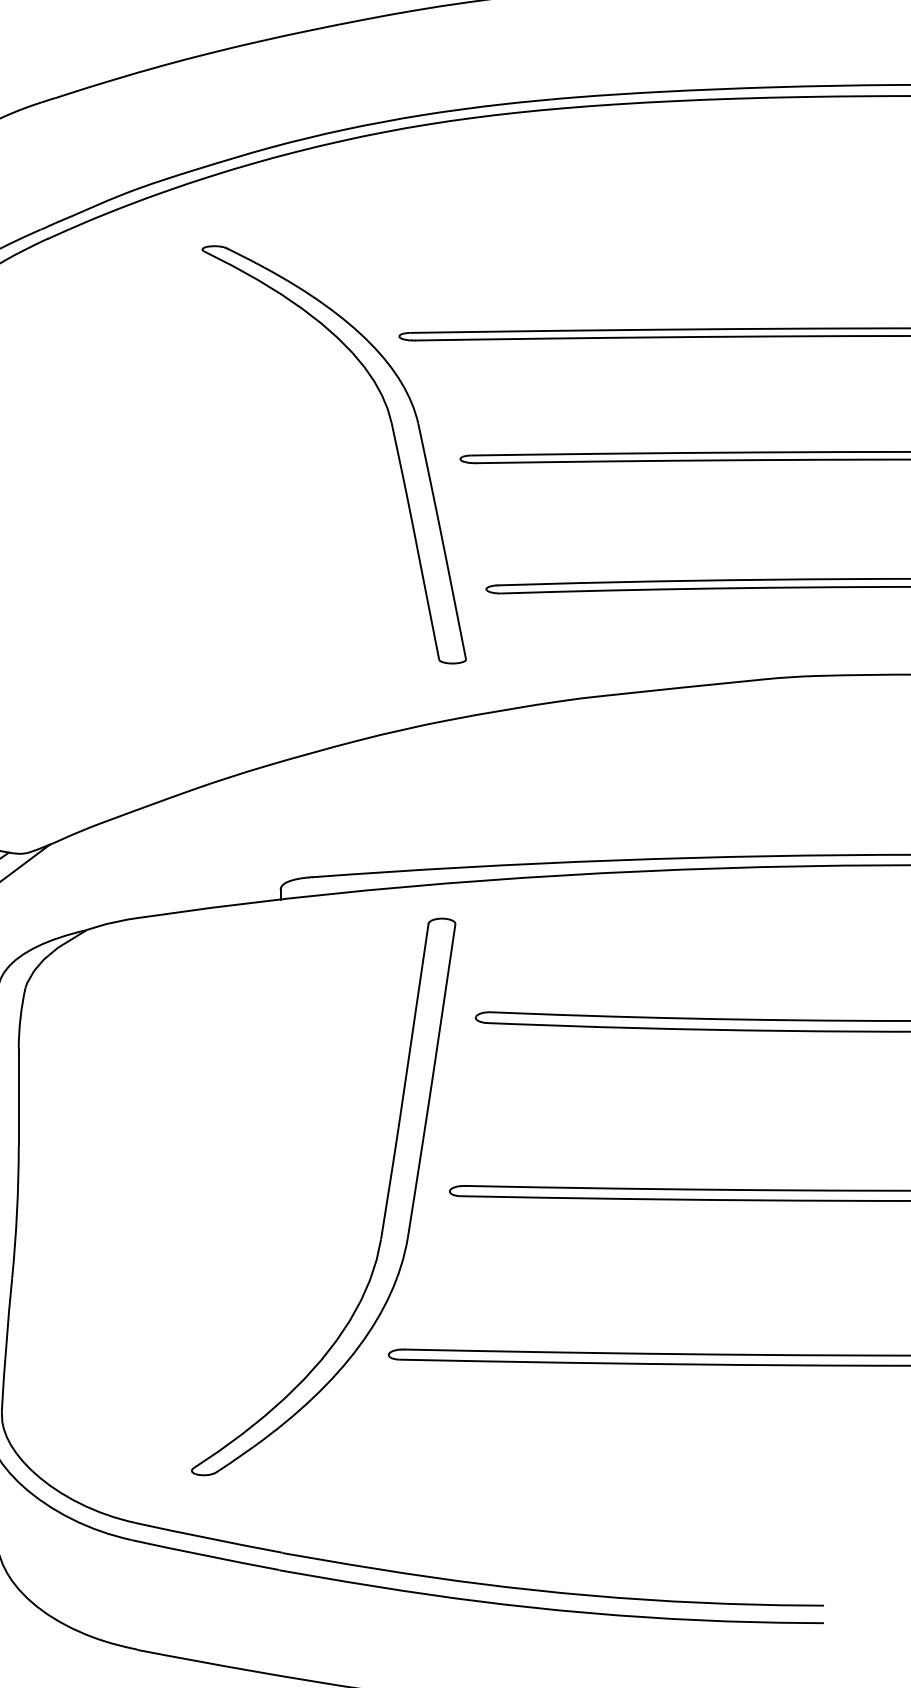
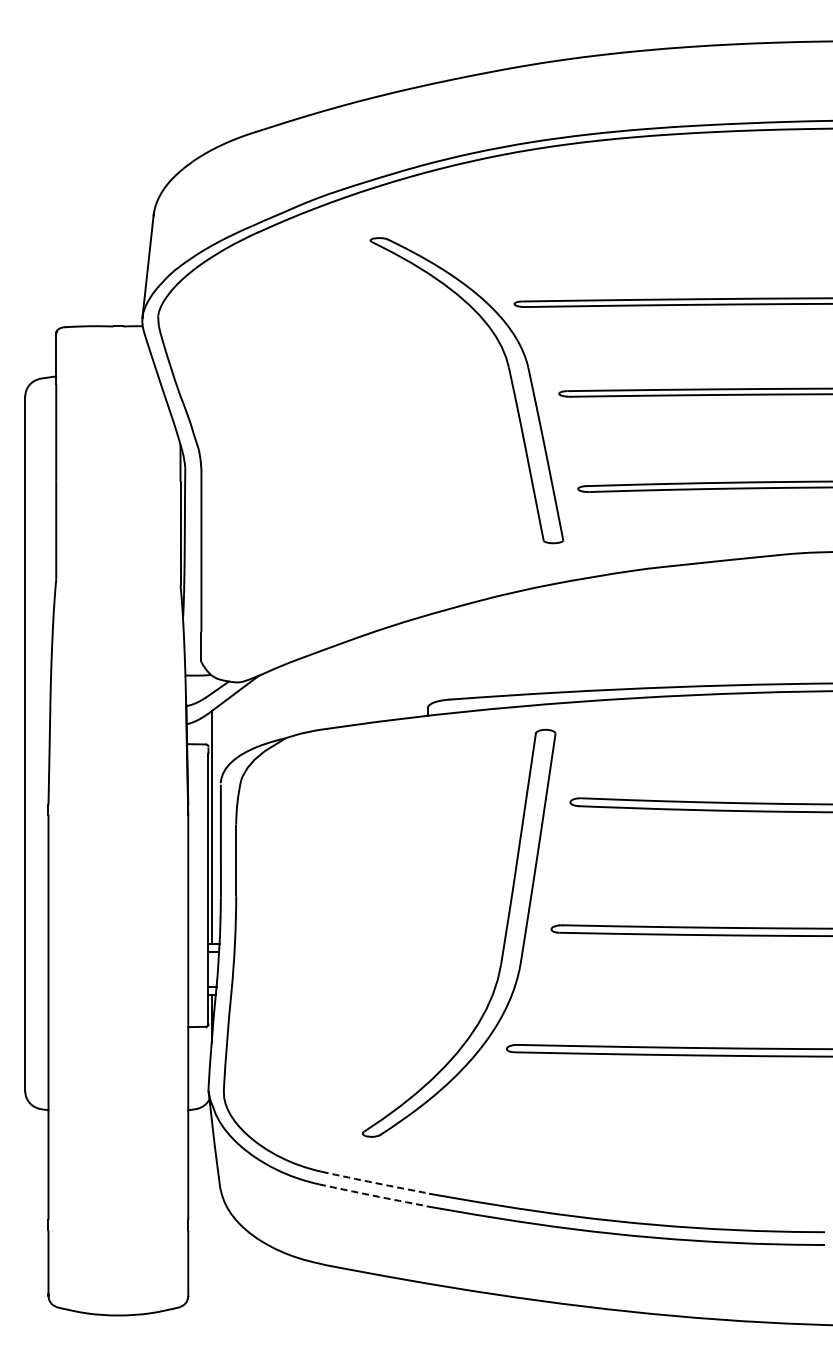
arc: (209, 1539) -> (375, 1183), solid -> dashed
arc: (205, 1555) -> (372, 1195), solid -> dashed

